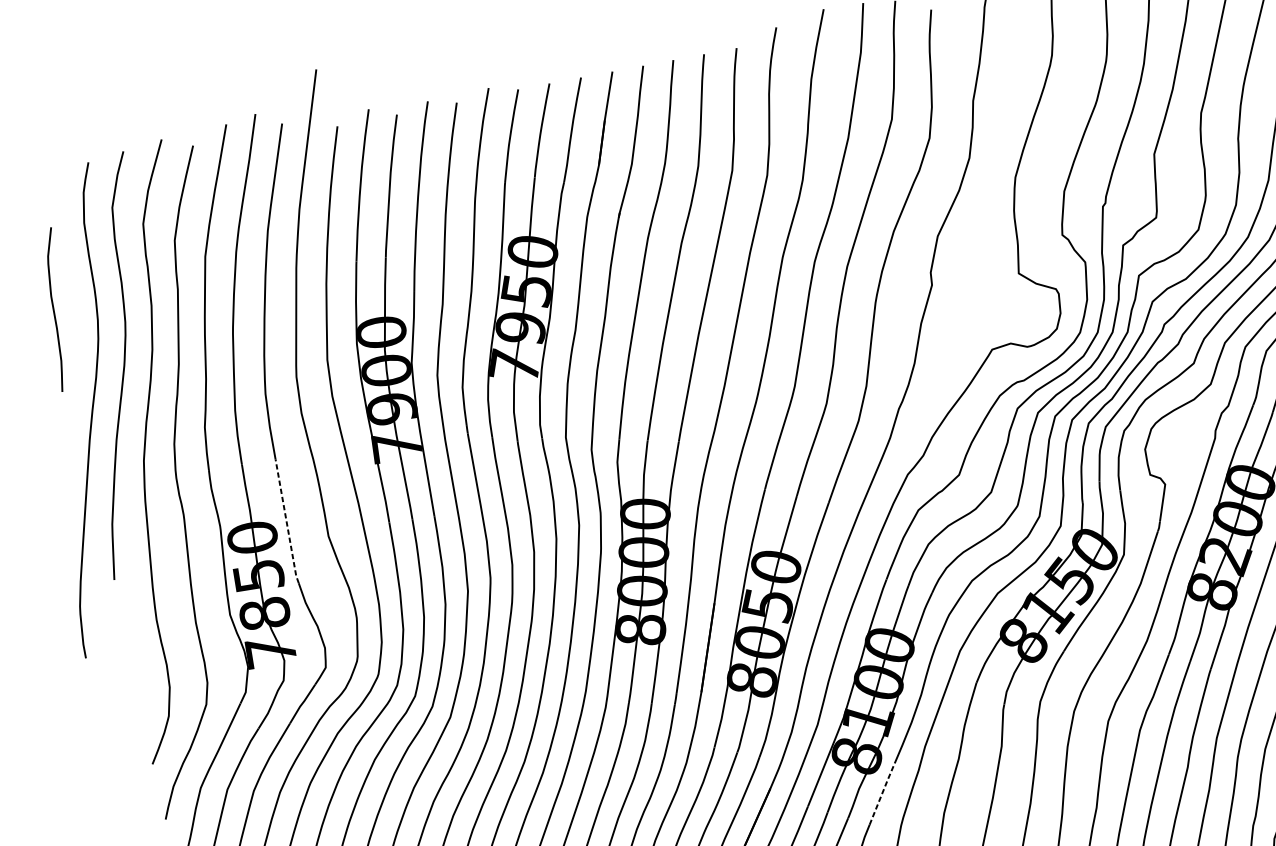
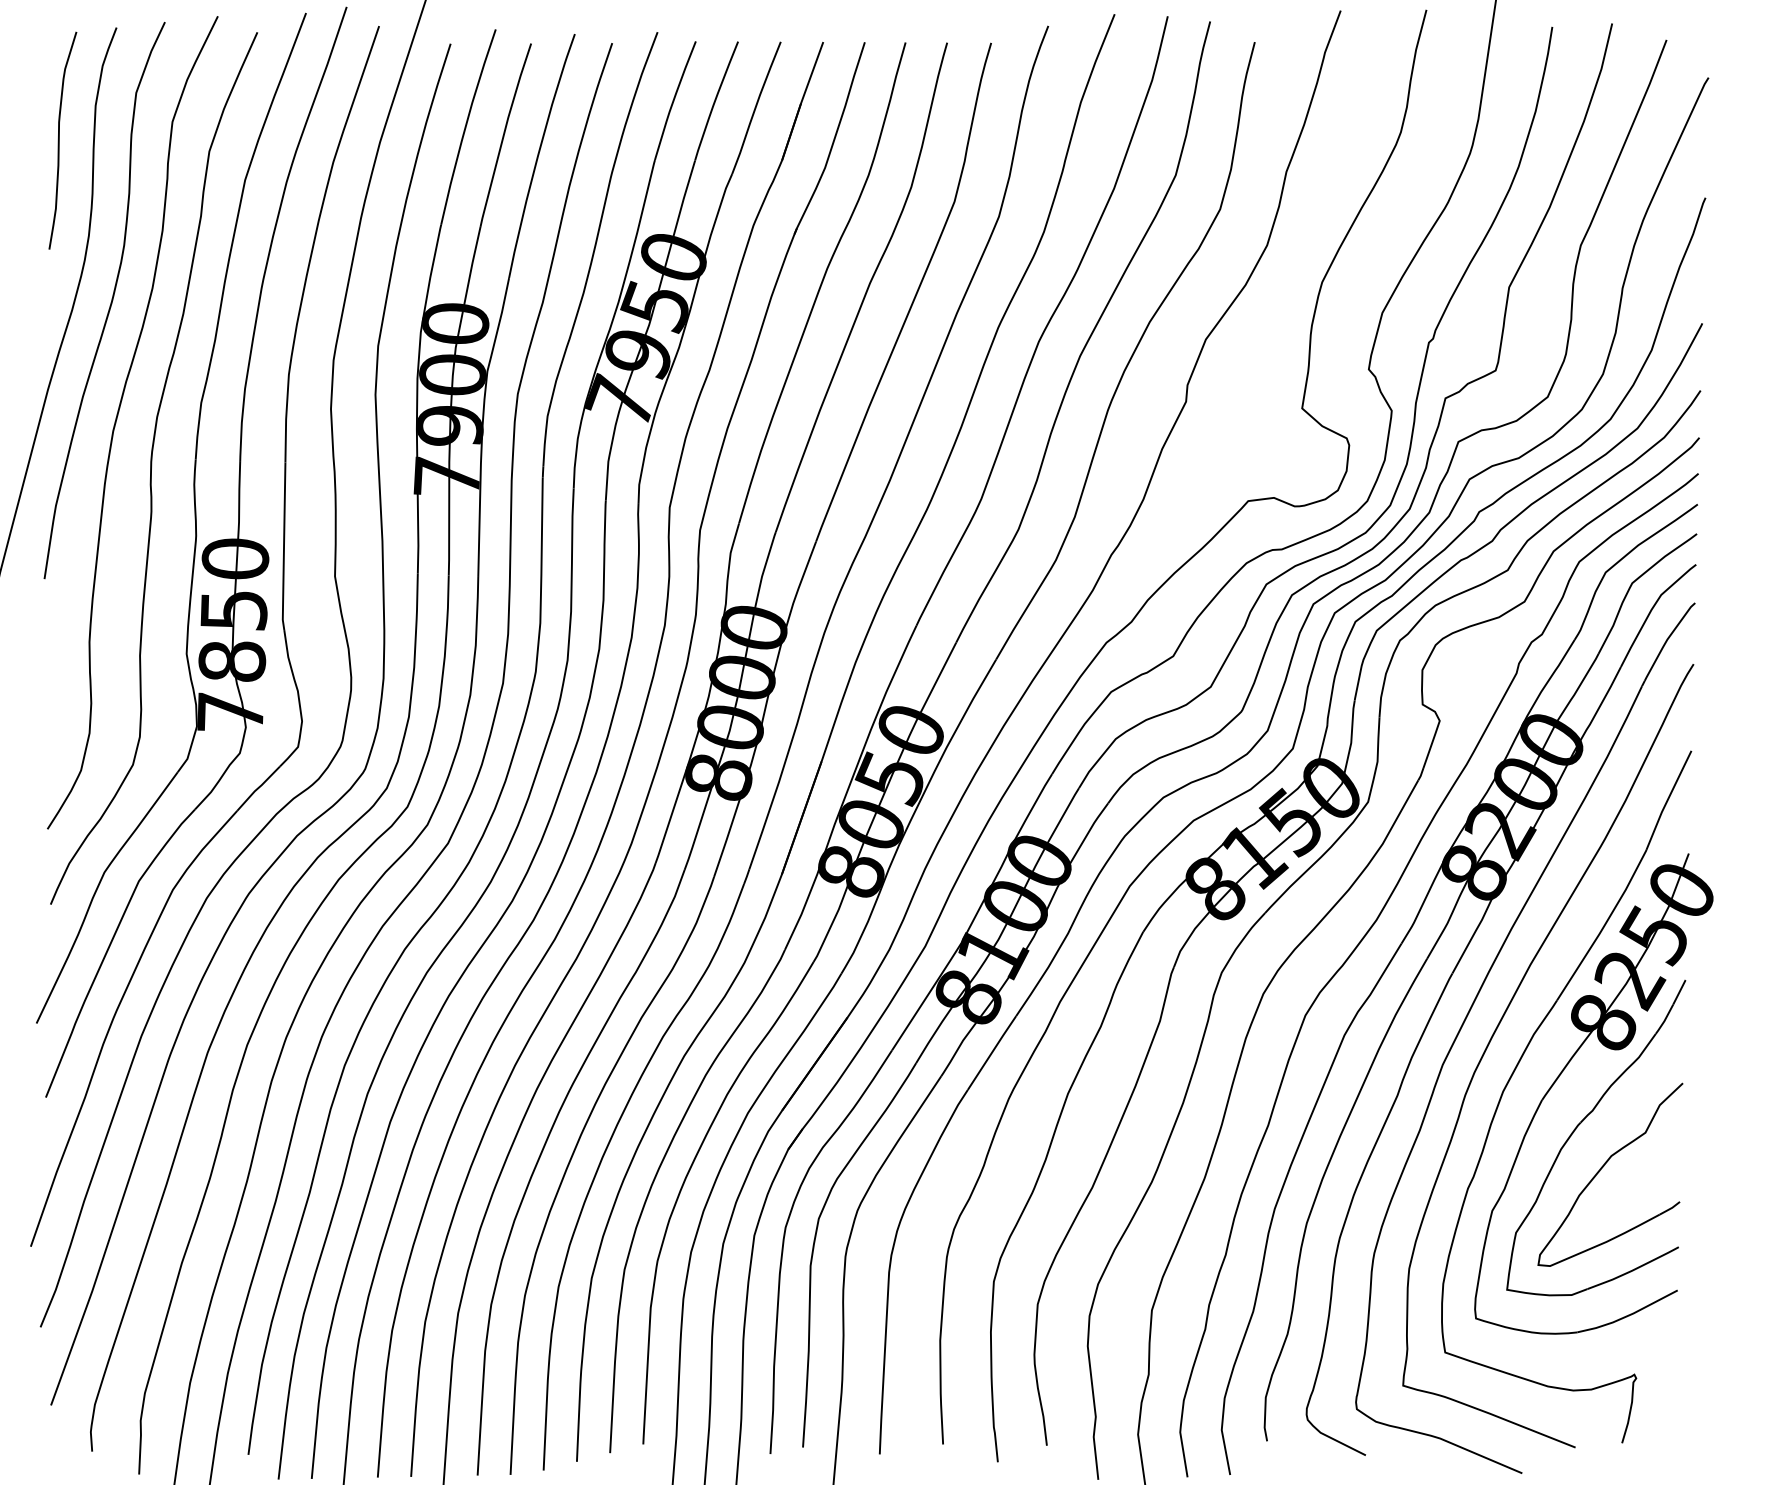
curve: (54, 309) -> (59, 140), moved
line: (287, 522) -> (284, 547), dashed -> solid
line: (882, 793) -> (992, 1052), dashed -> solid

